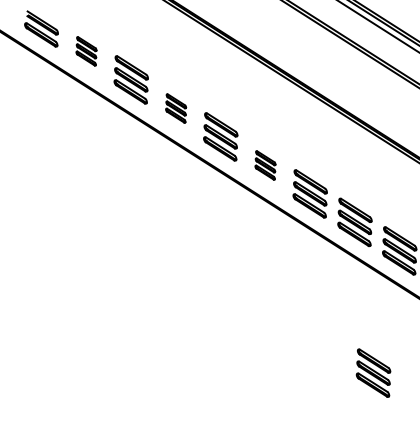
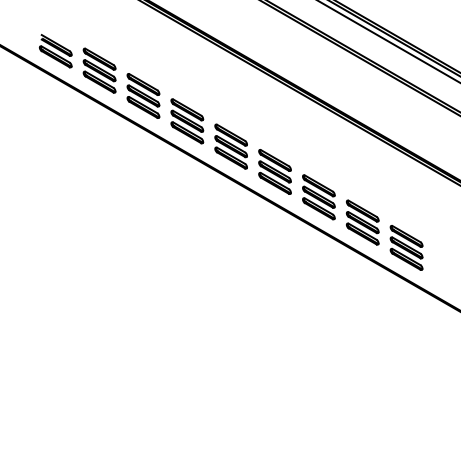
part: (86, 51) -> (99, 70), size x1.67
part: (176, 108) -> (187, 121), size x1.67
part: (264, 164) -> (274, 171), size x1.67
part: (373, 373) -> (386, 365), removed

